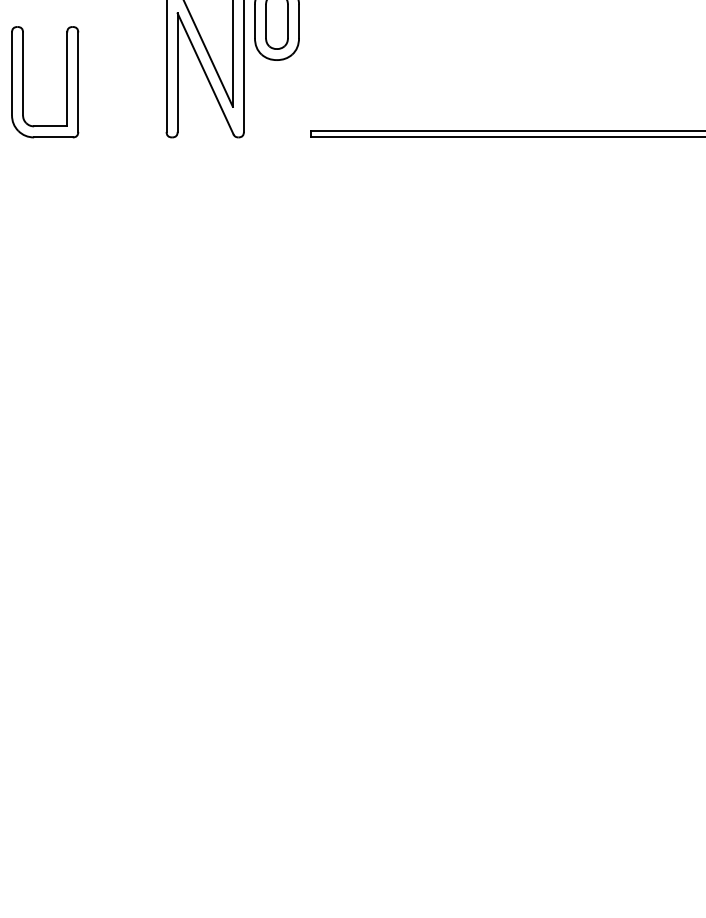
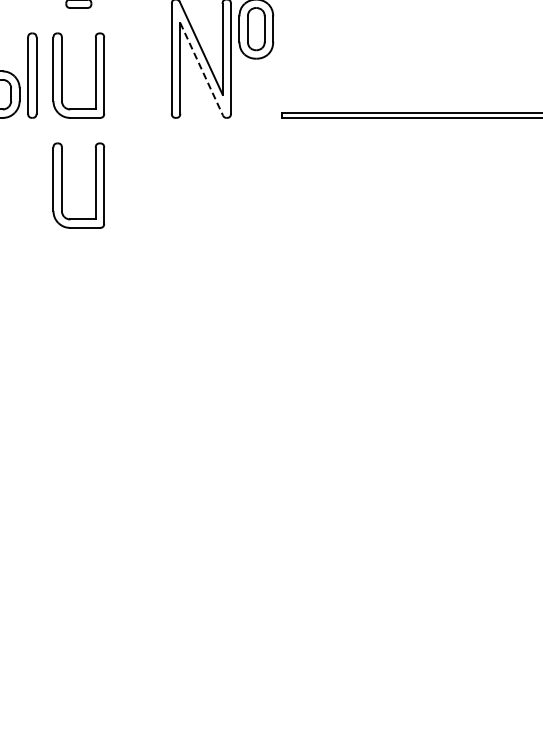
line: (205, 74) -> (201, 69), solid -> dashed
part: (23, 225) -> (62, 185), added

